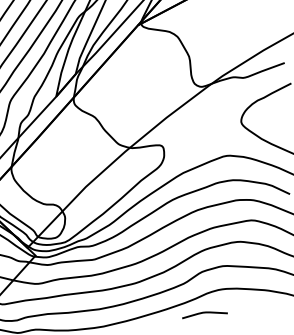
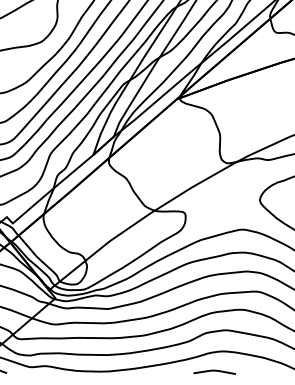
curve: (204, 313) -> (214, 371), moved

